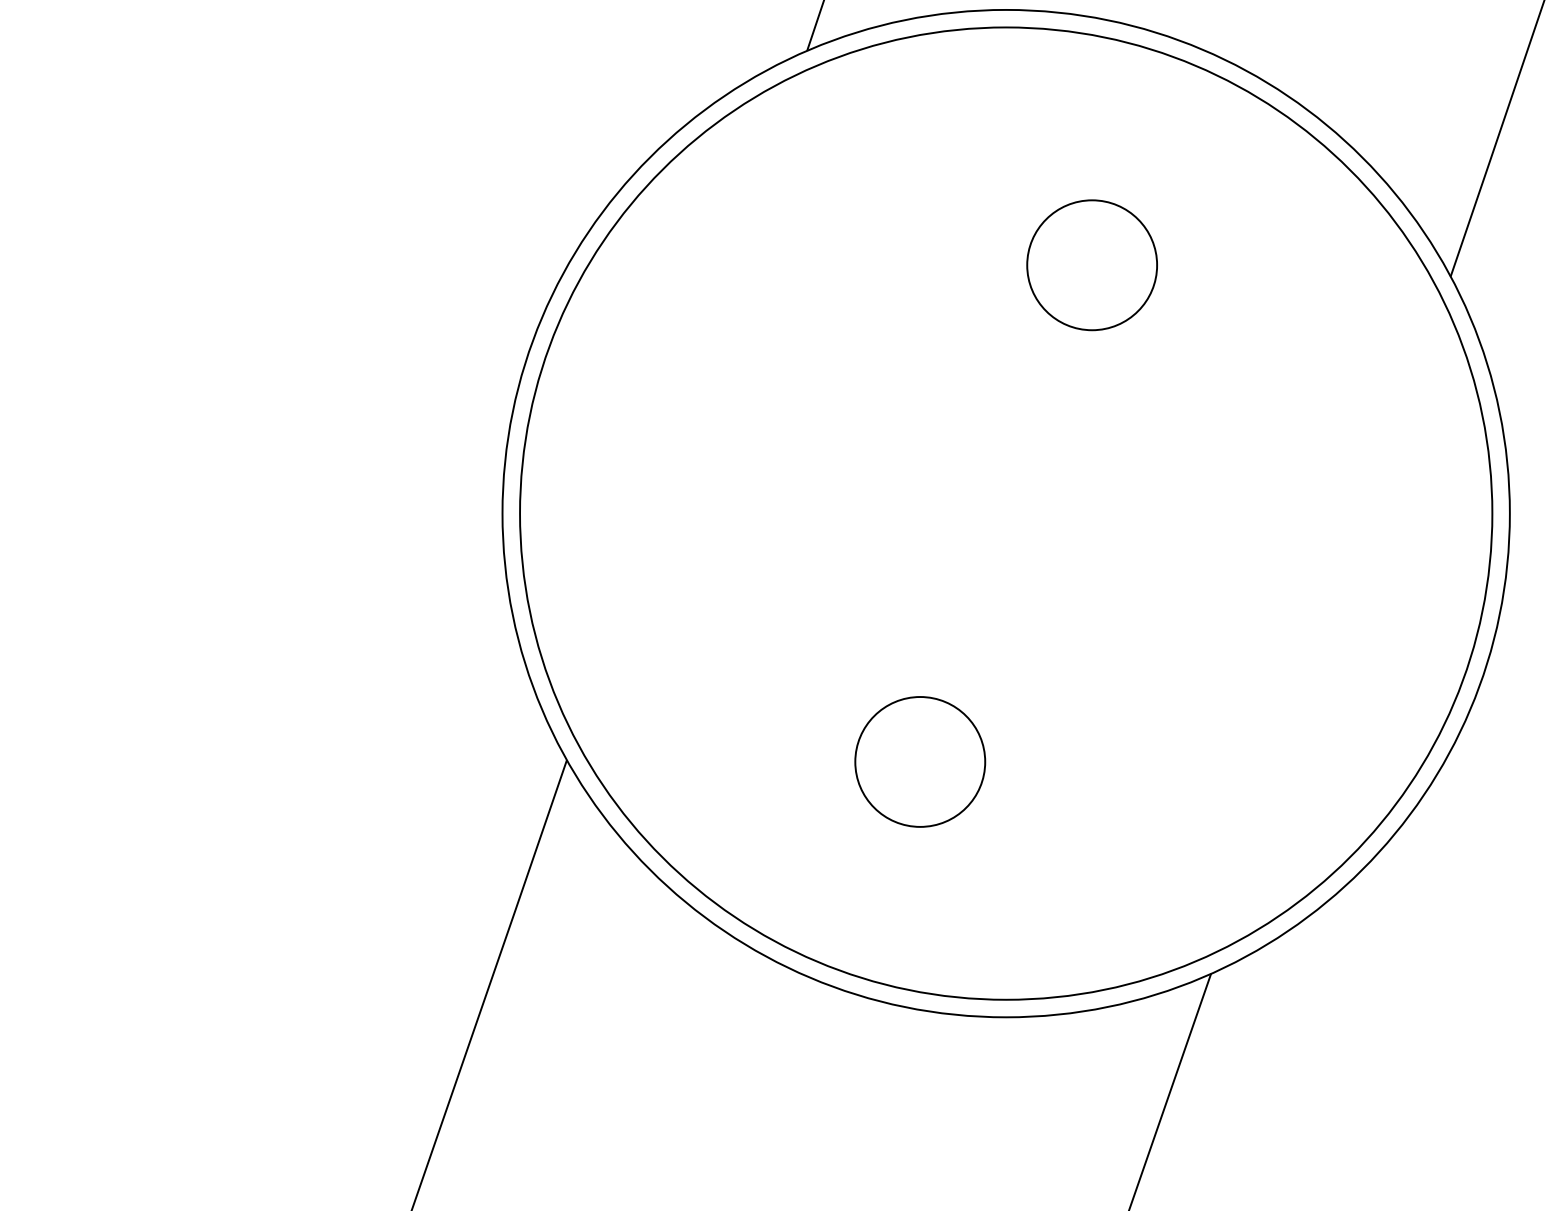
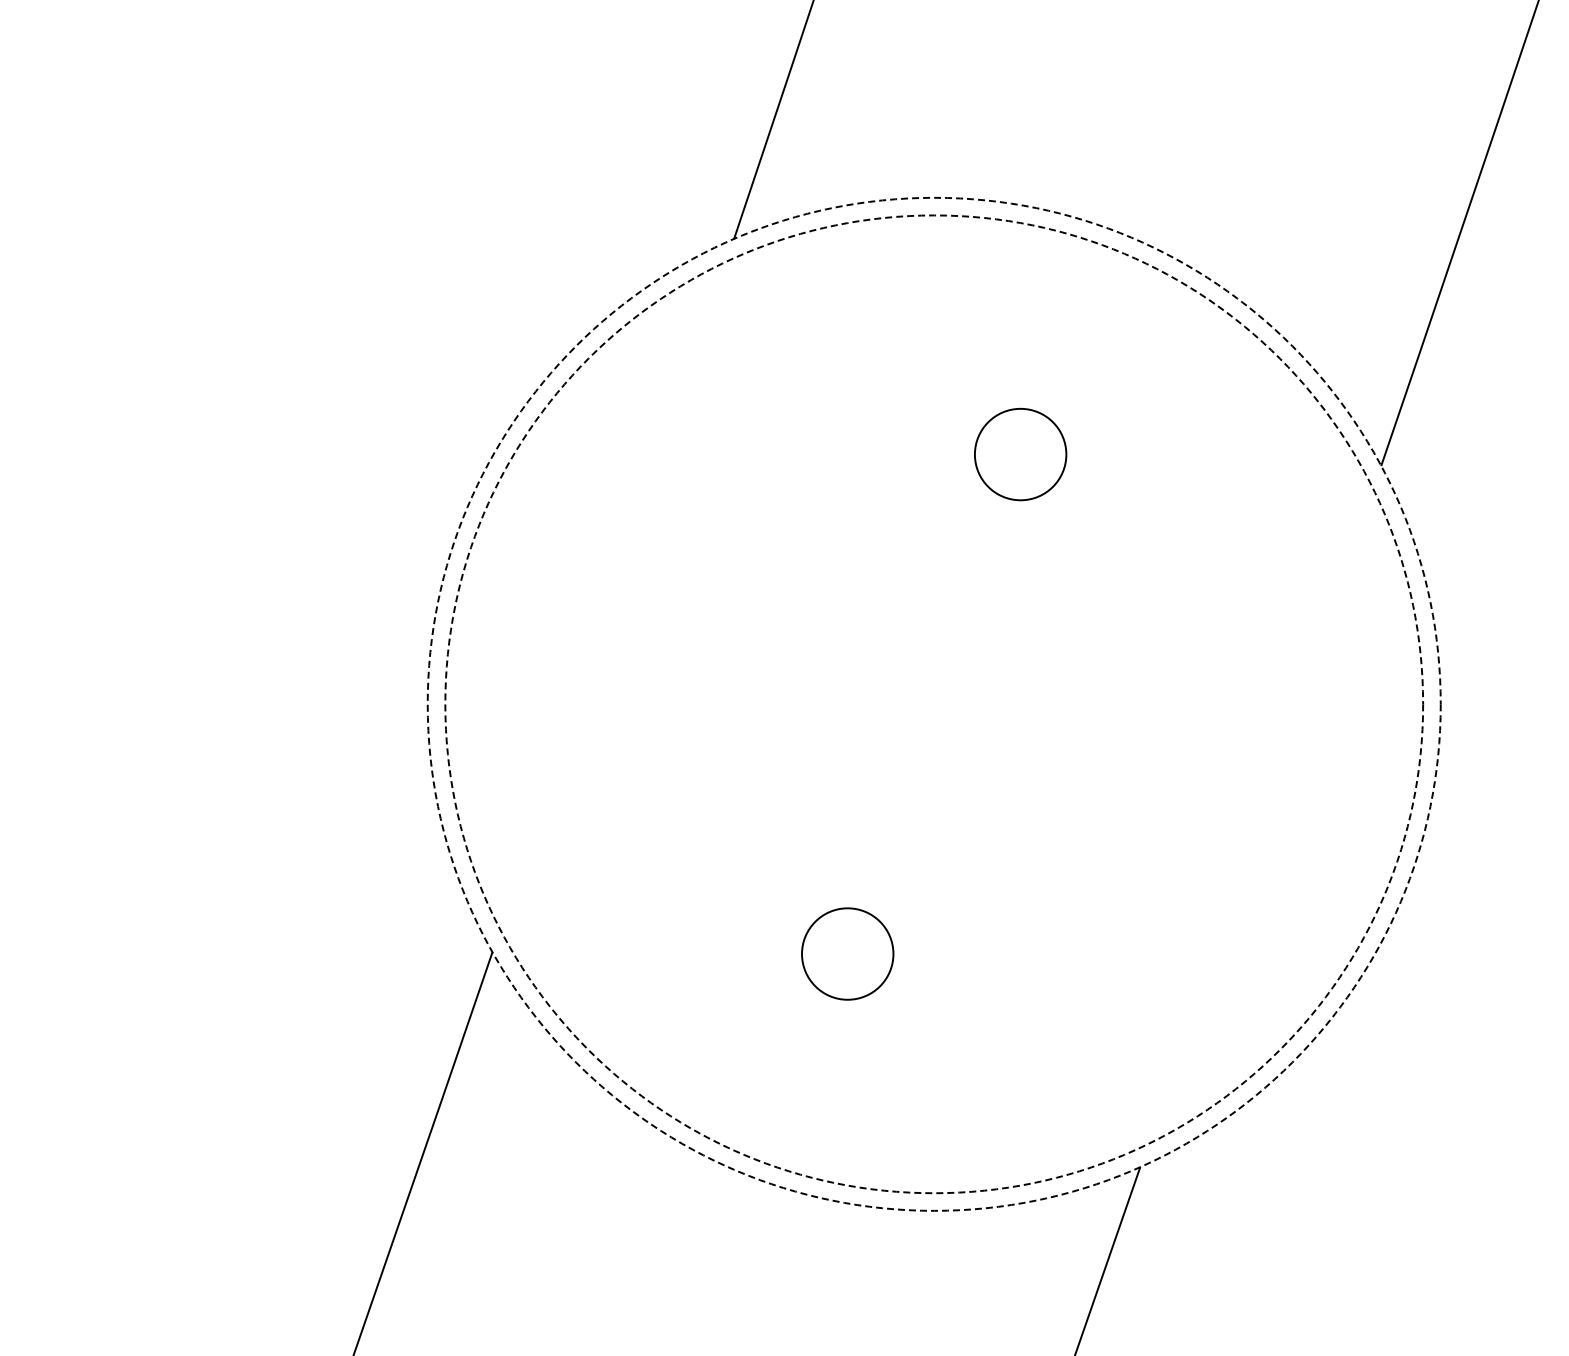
circle: (1091, 265) -> (1020, 454), size x0.7
circle: (1005, 512) -> (933, 703), solid -> dashed
circle: (1006, 513) -> (934, 704), solid -> dashed
circle: (919, 761) -> (847, 953), size x0.7

